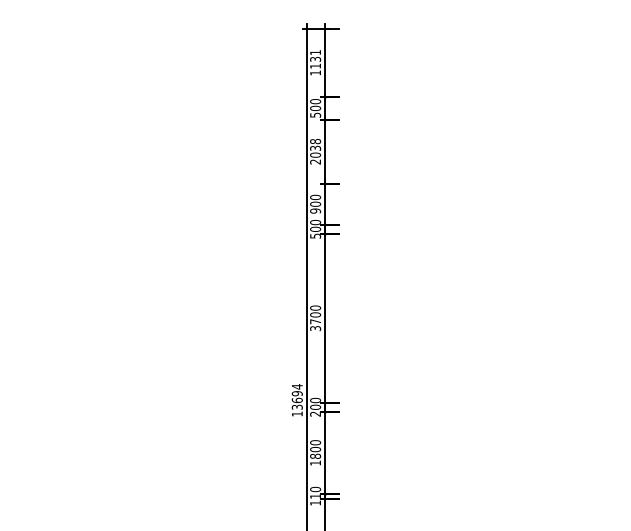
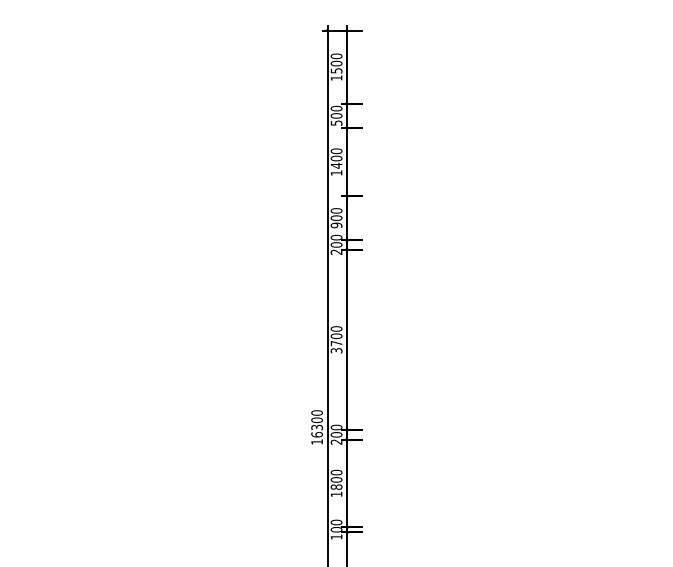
text: (315, 59) -> (336, 63), 1131 -> 1500
text: (315, 151) -> (336, 161), 2038 -> 1400
text: (315, 235) -> (336, 251), 500 -> 200
text: (296, 396) -> (316, 423), 13694 -> 16300
text: (315, 495) -> (336, 528), 110 -> 100

